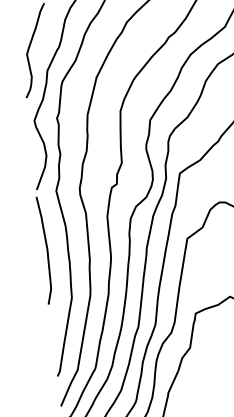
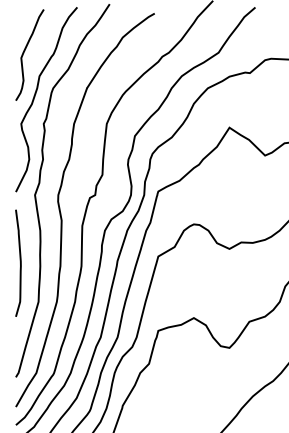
curve: (45, 248) -> (19, 261), moved

